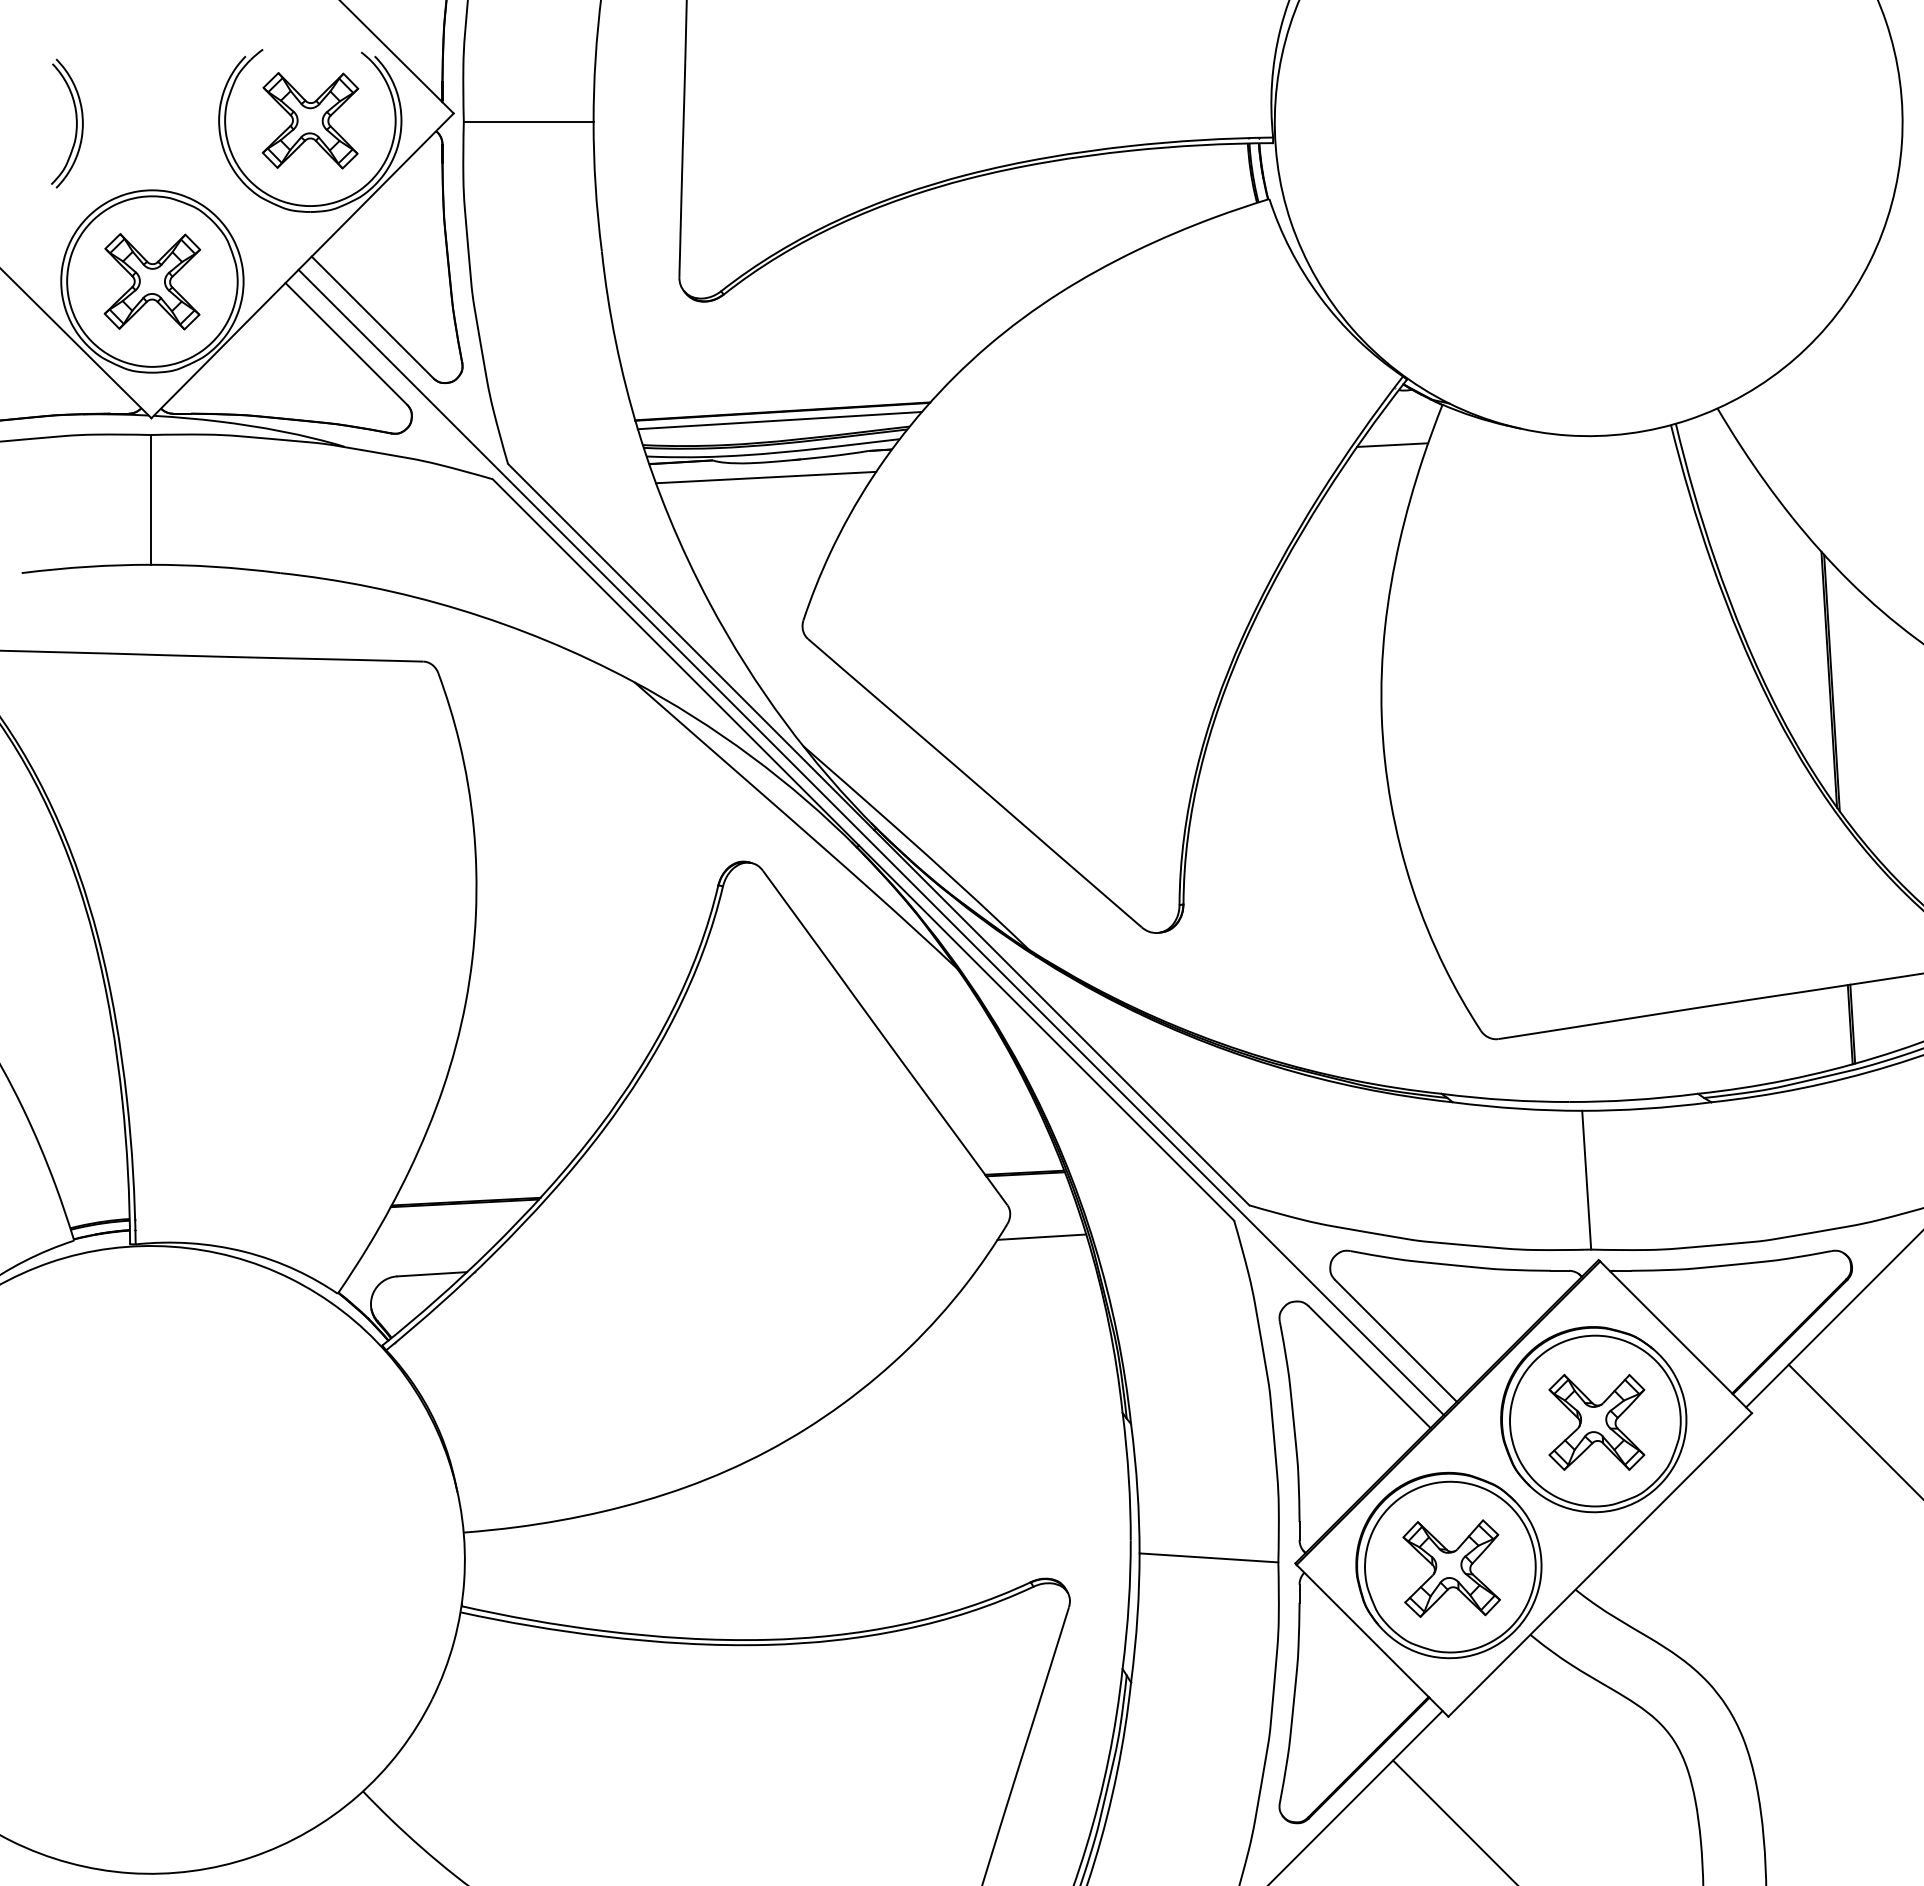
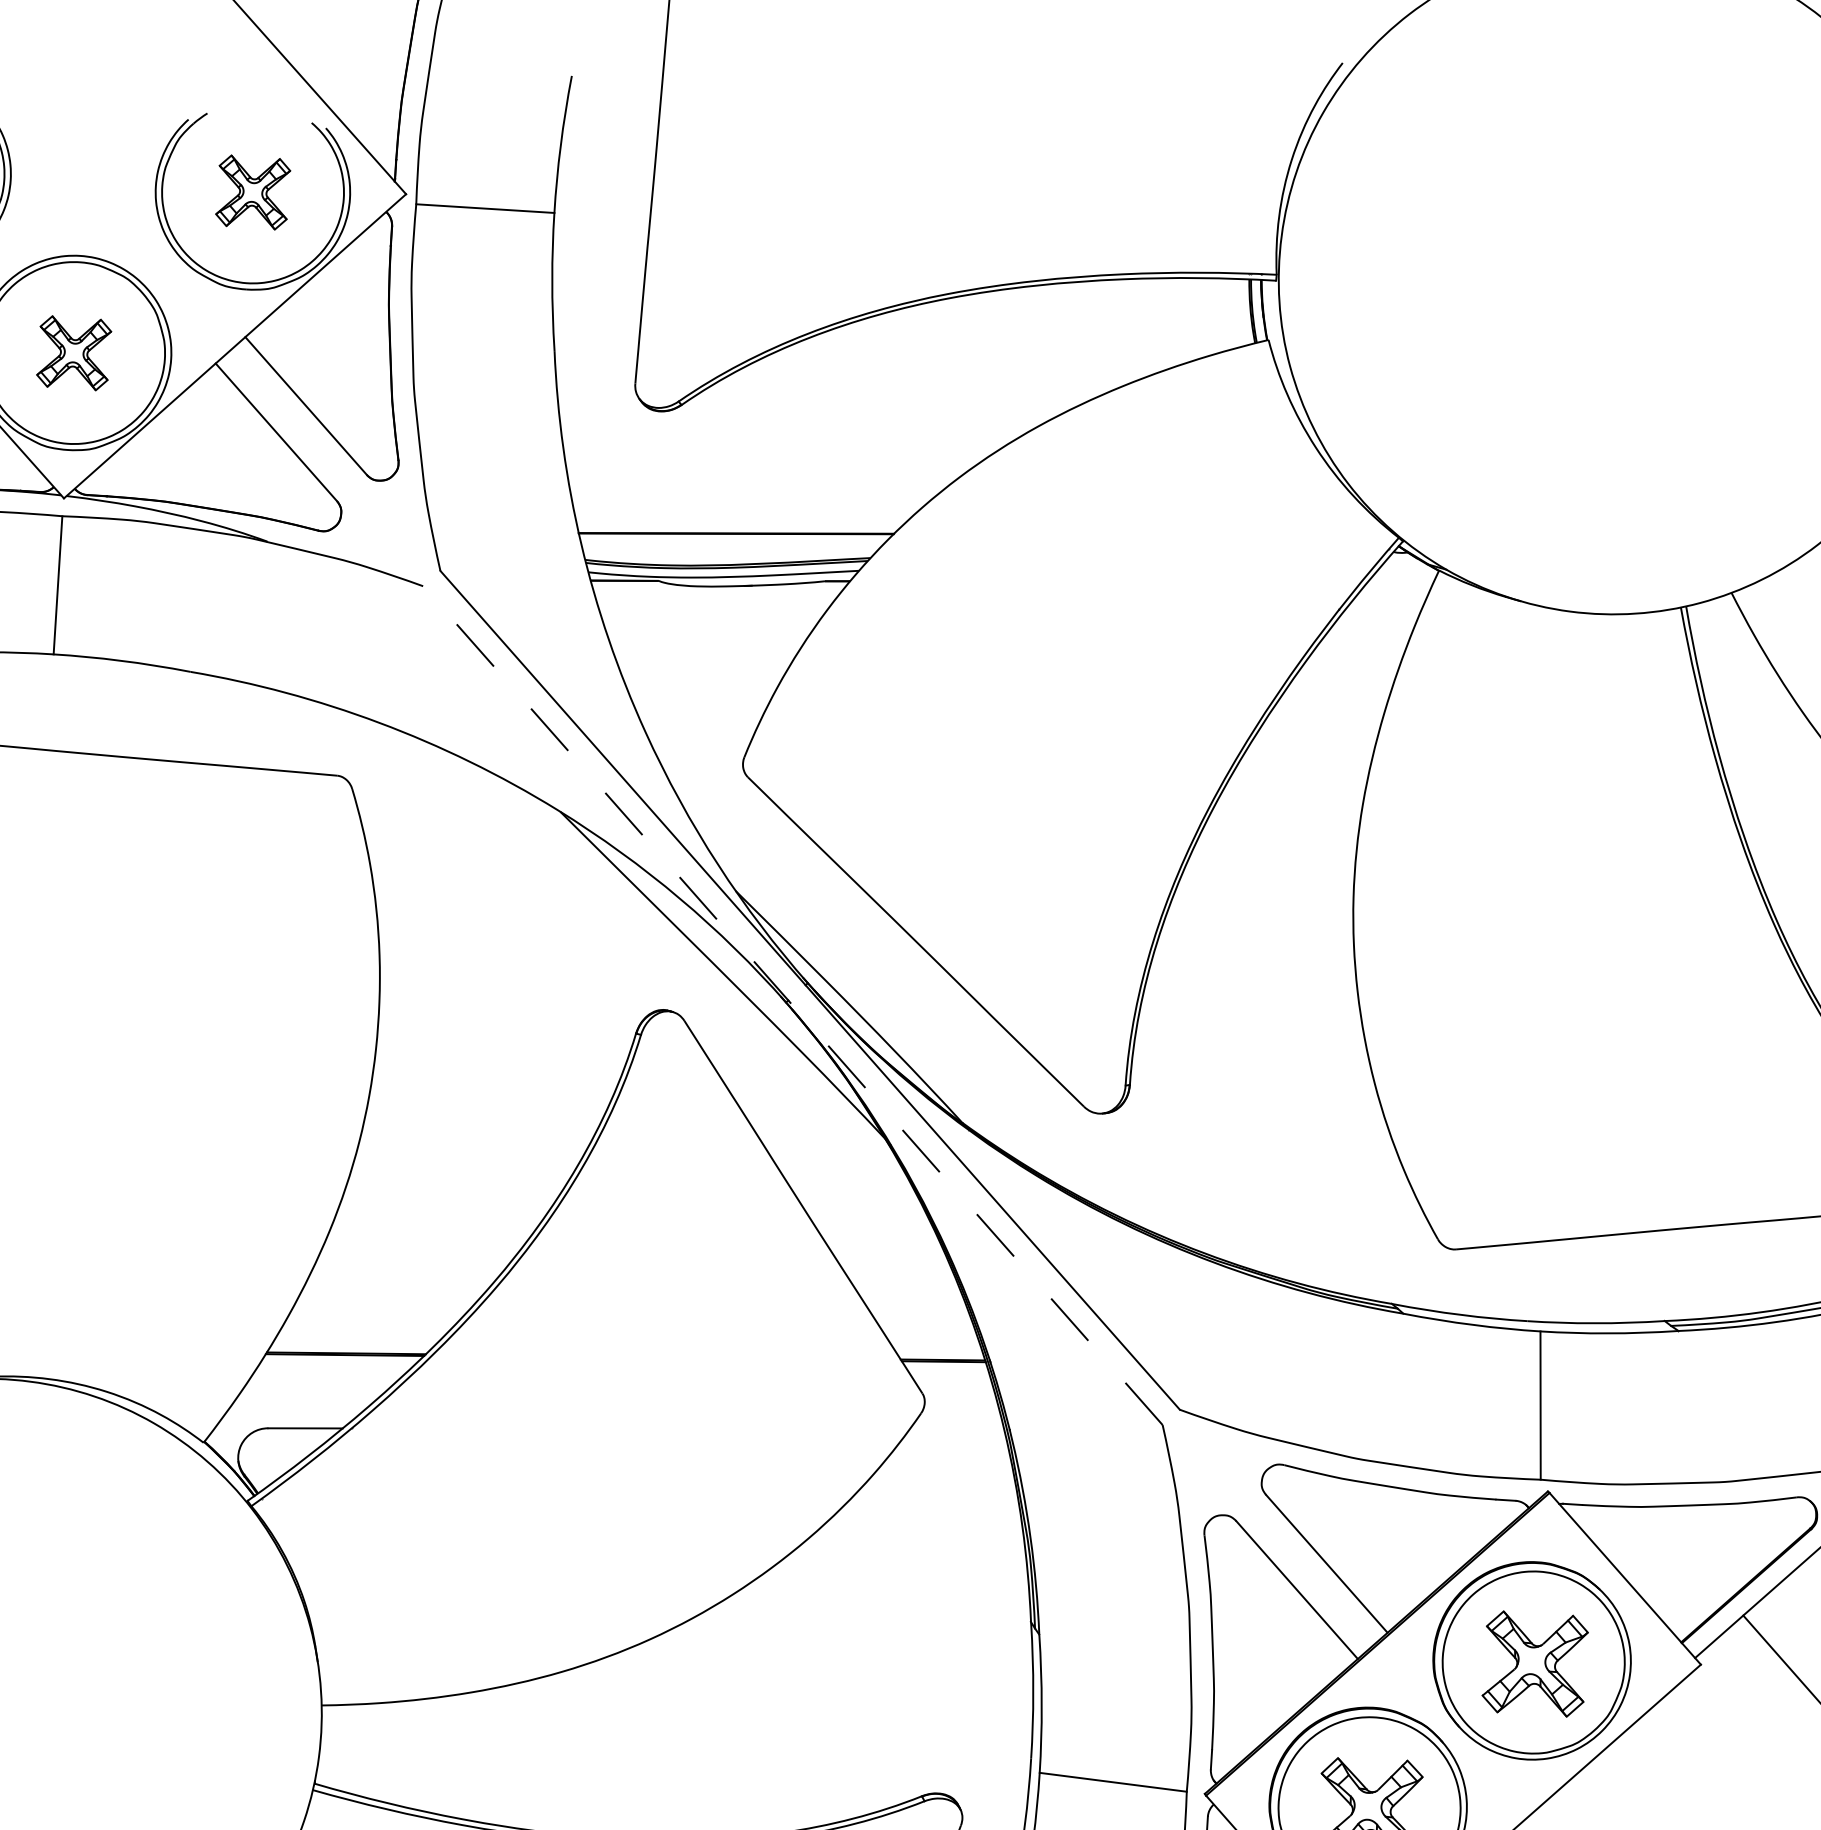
part: (310, 120) -> (253, 192), size x0.7
part: (152, 281) -> (74, 352), size x0.7
line: (779, 420) -> (732, 542), removed
line: (1392, 444) -> (1383, 609), removed
line: (765, 477) -> (713, 602), removed
line: (870, 841) -> (800, 997), removed
line: (863, 849) -> (792, 1005), solid -> dashed
line: (1041, 1236) -> (956, 1428), removed

